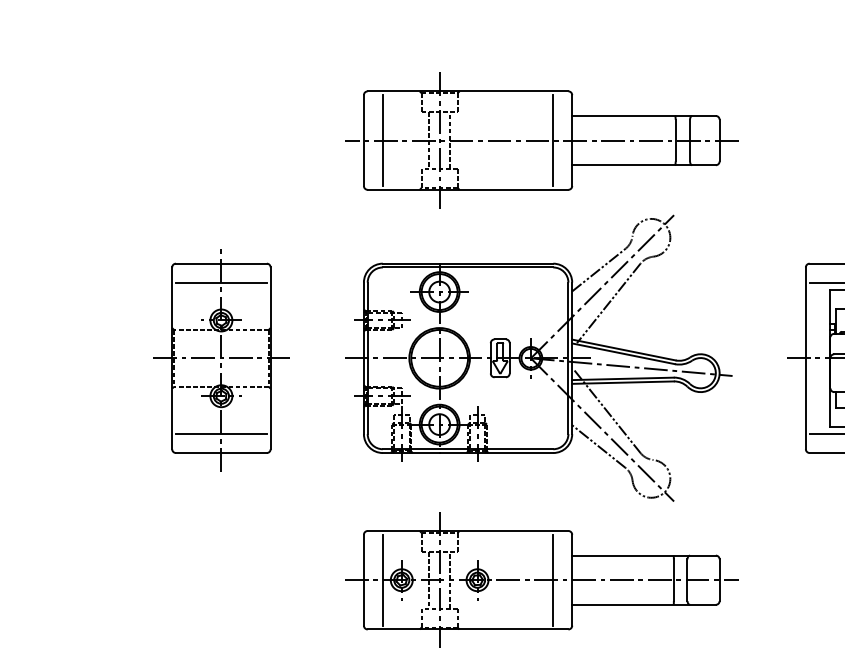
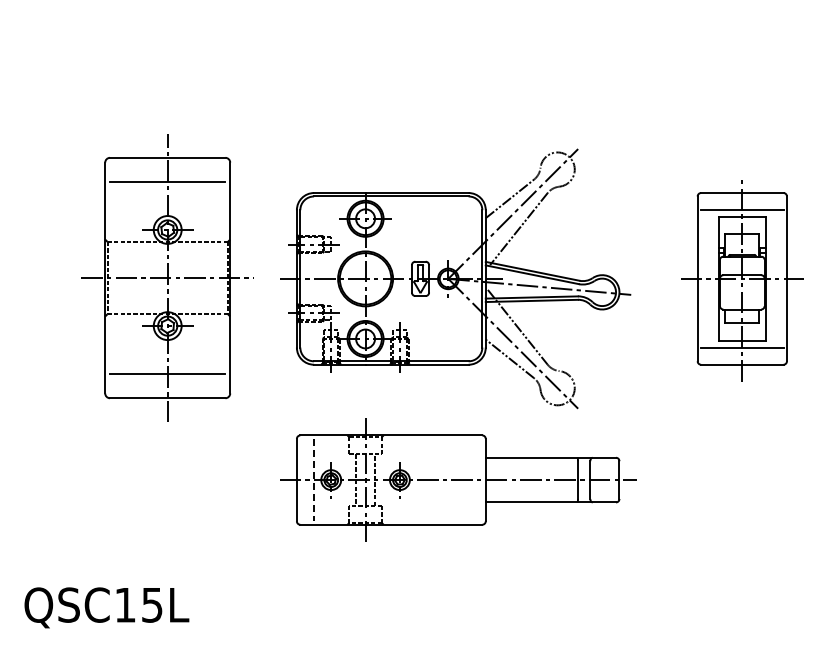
part: (542, 140) -> (458, 81), removed
part: (221, 360) -> (167, 280), size x1.4
line: (553, 579) -> (468, 479), removed
line: (383, 580) -> (314, 480), solid -> dashed

